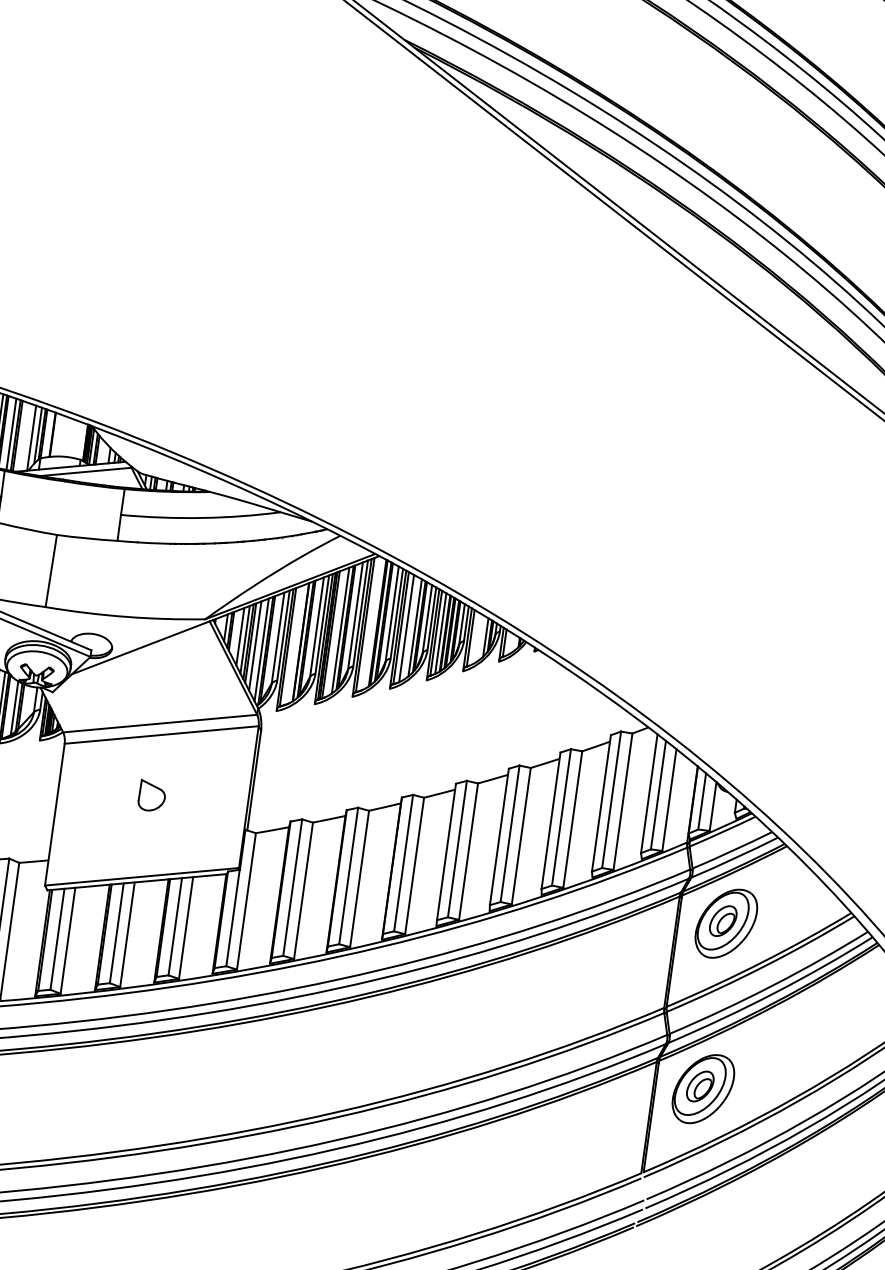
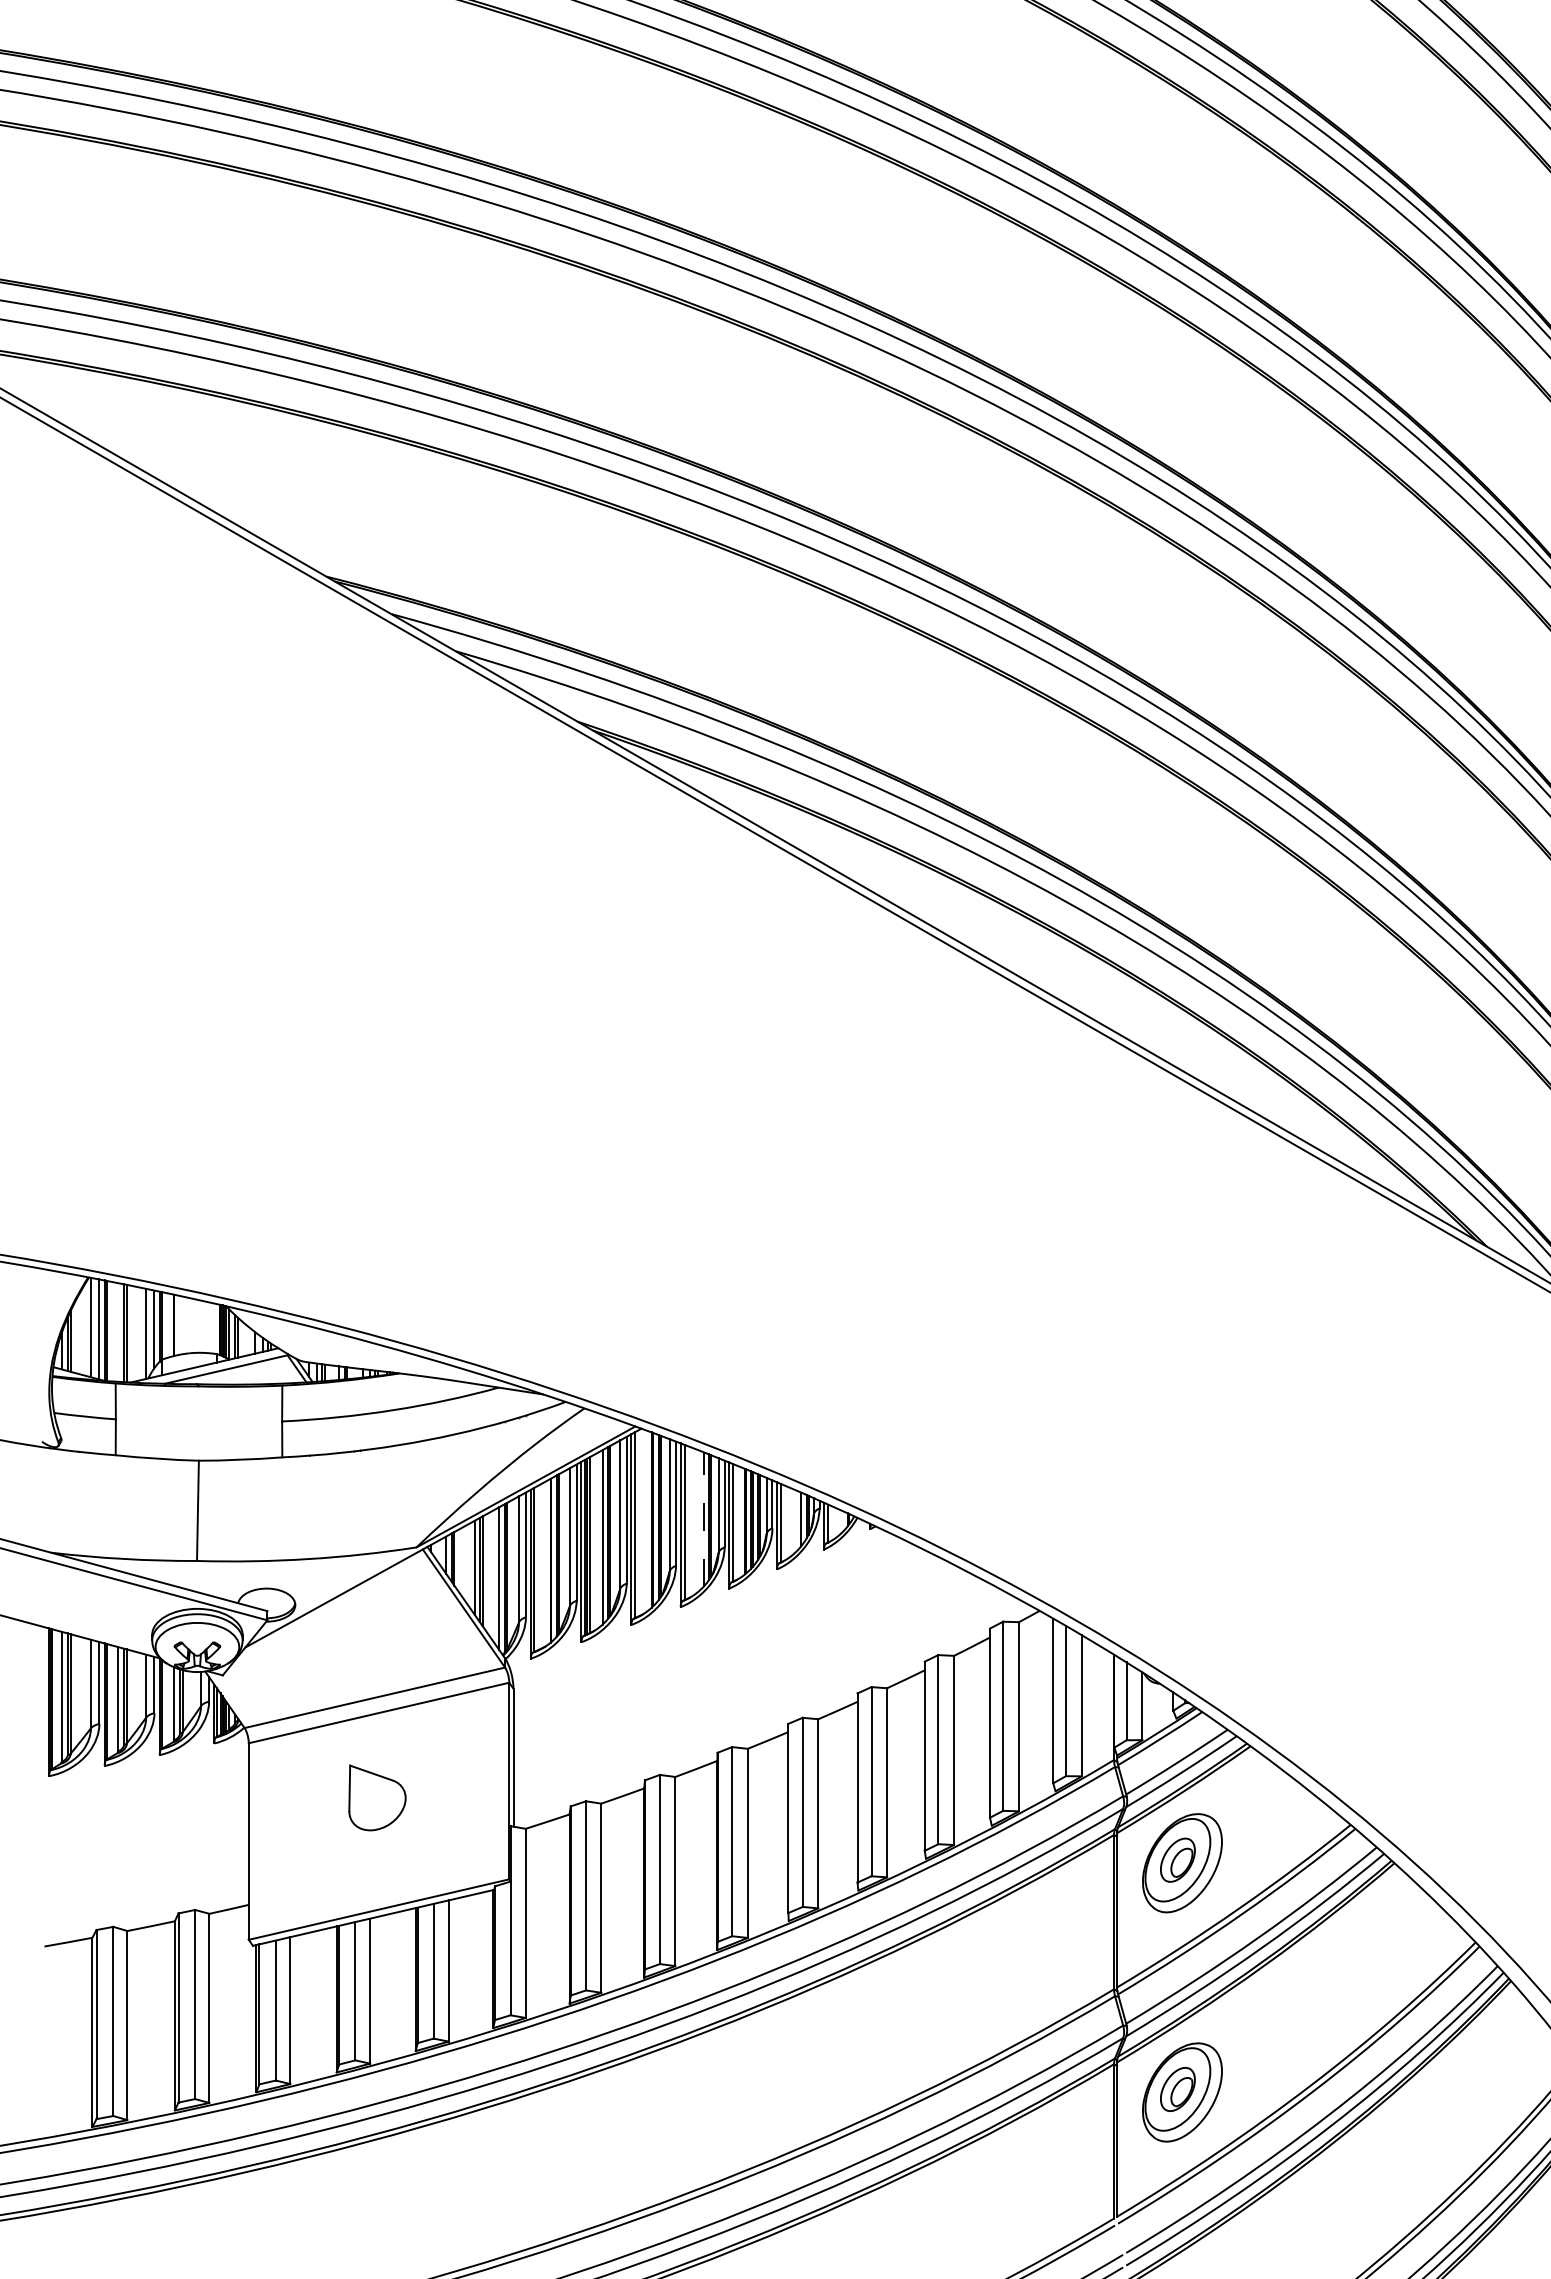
line: (11, 434) -> (117, 1332), removed
line: (415, 627) -> (703, 1519), solid -> dashed
line: (407, 628) -> (692, 1521), removed
line: (440, 633) -> (739, 1522), removed
line: (240, 636) -> (467, 1564), removed
line: (255, 646) -> (489, 1574), removed
part: (152, 796) -> (377, 1798), size x1.6

